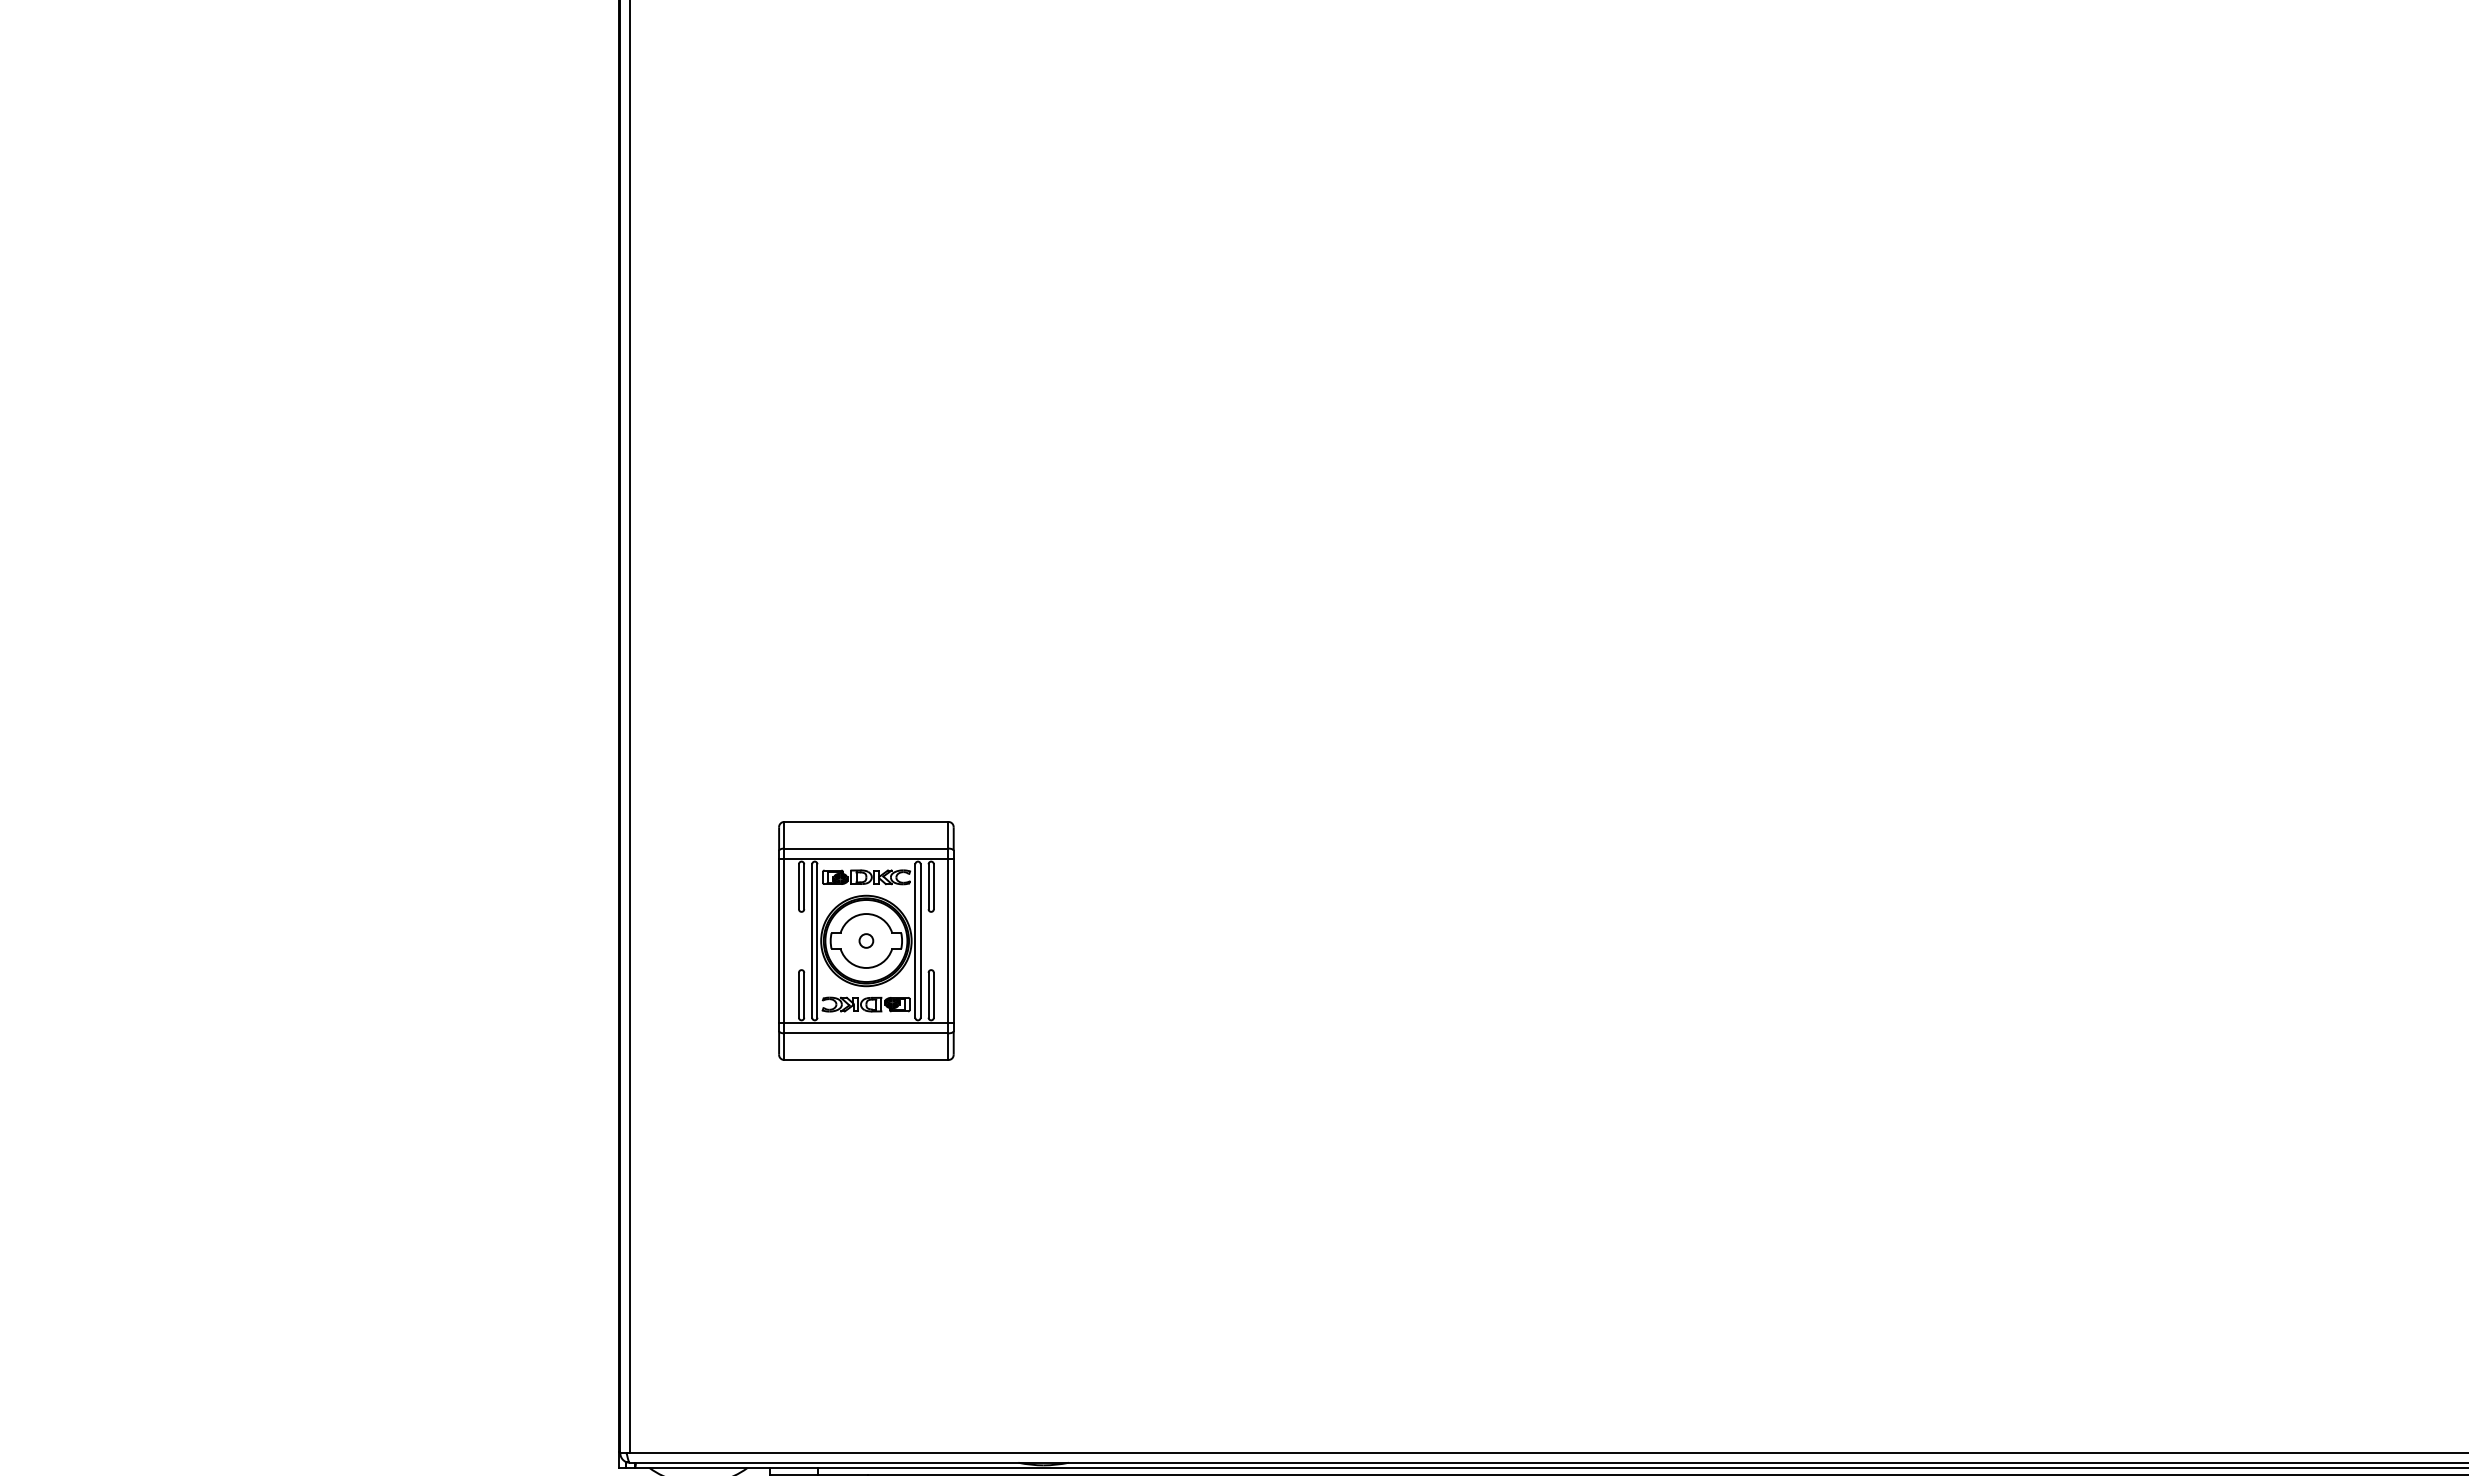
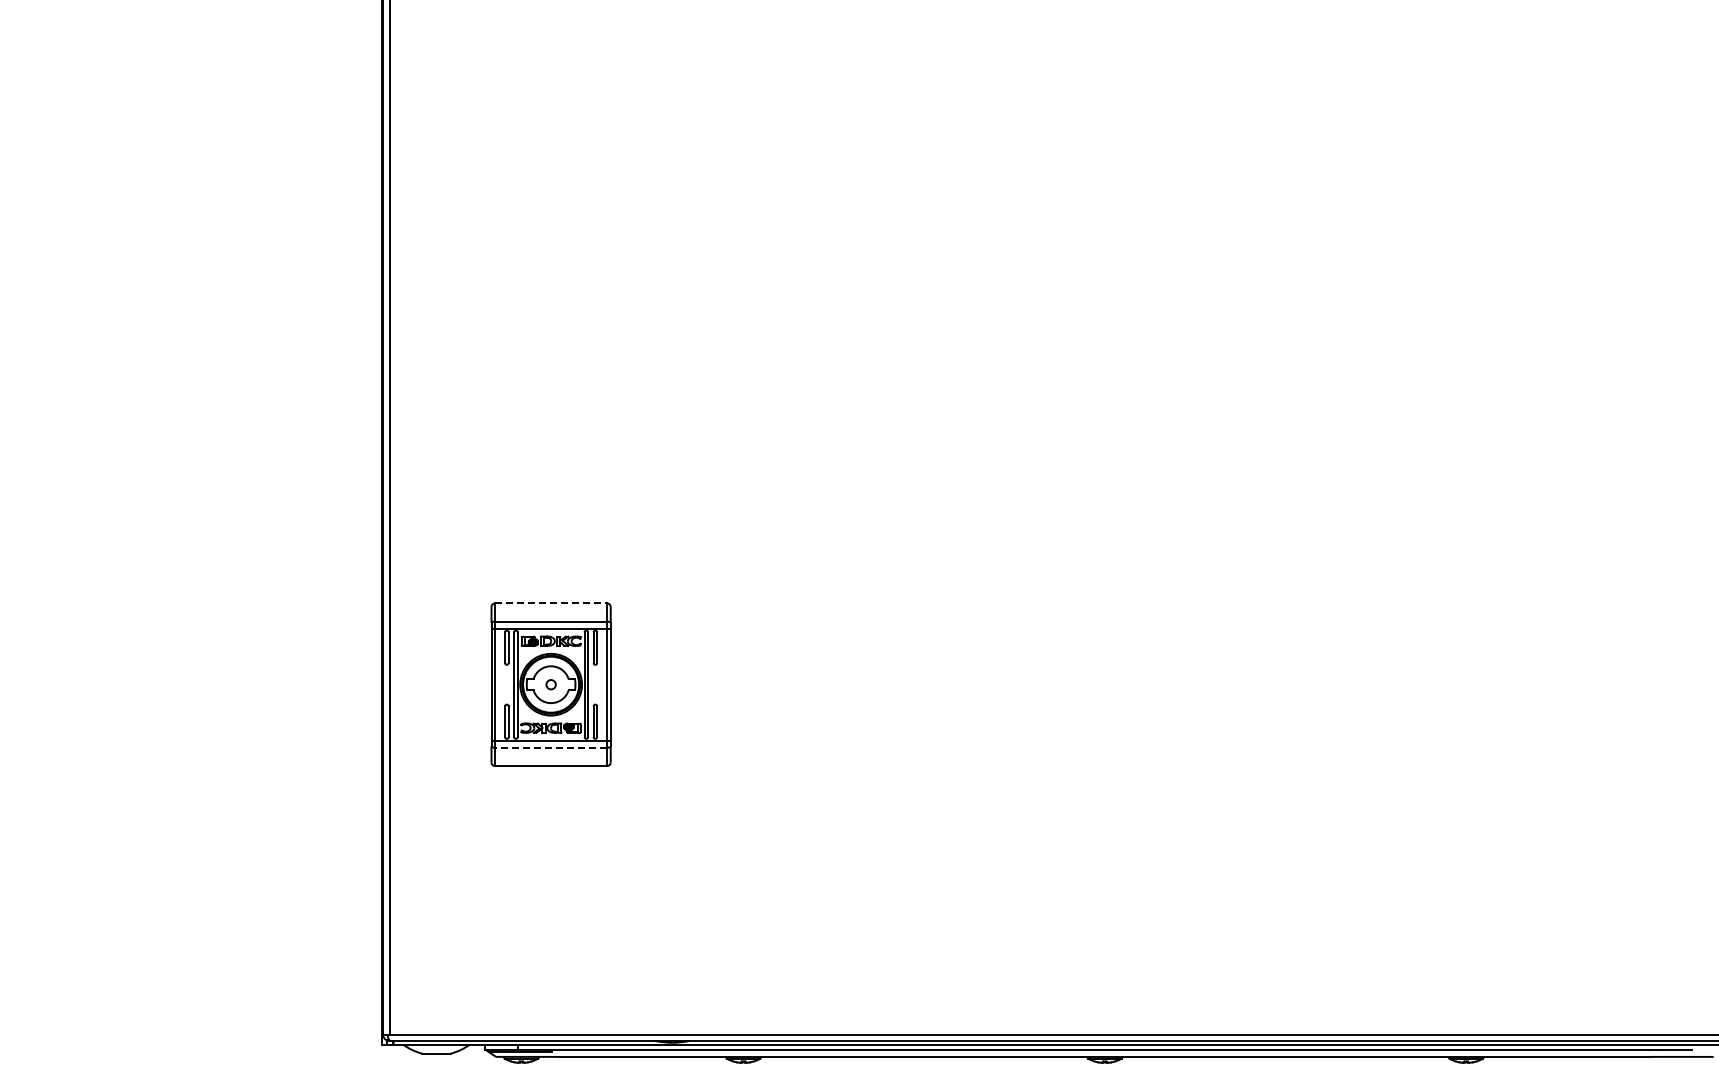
line: (866, 822) -> (551, 603), solid -> dashed
line: (865, 1032) -> (550, 747), solid -> dashed

